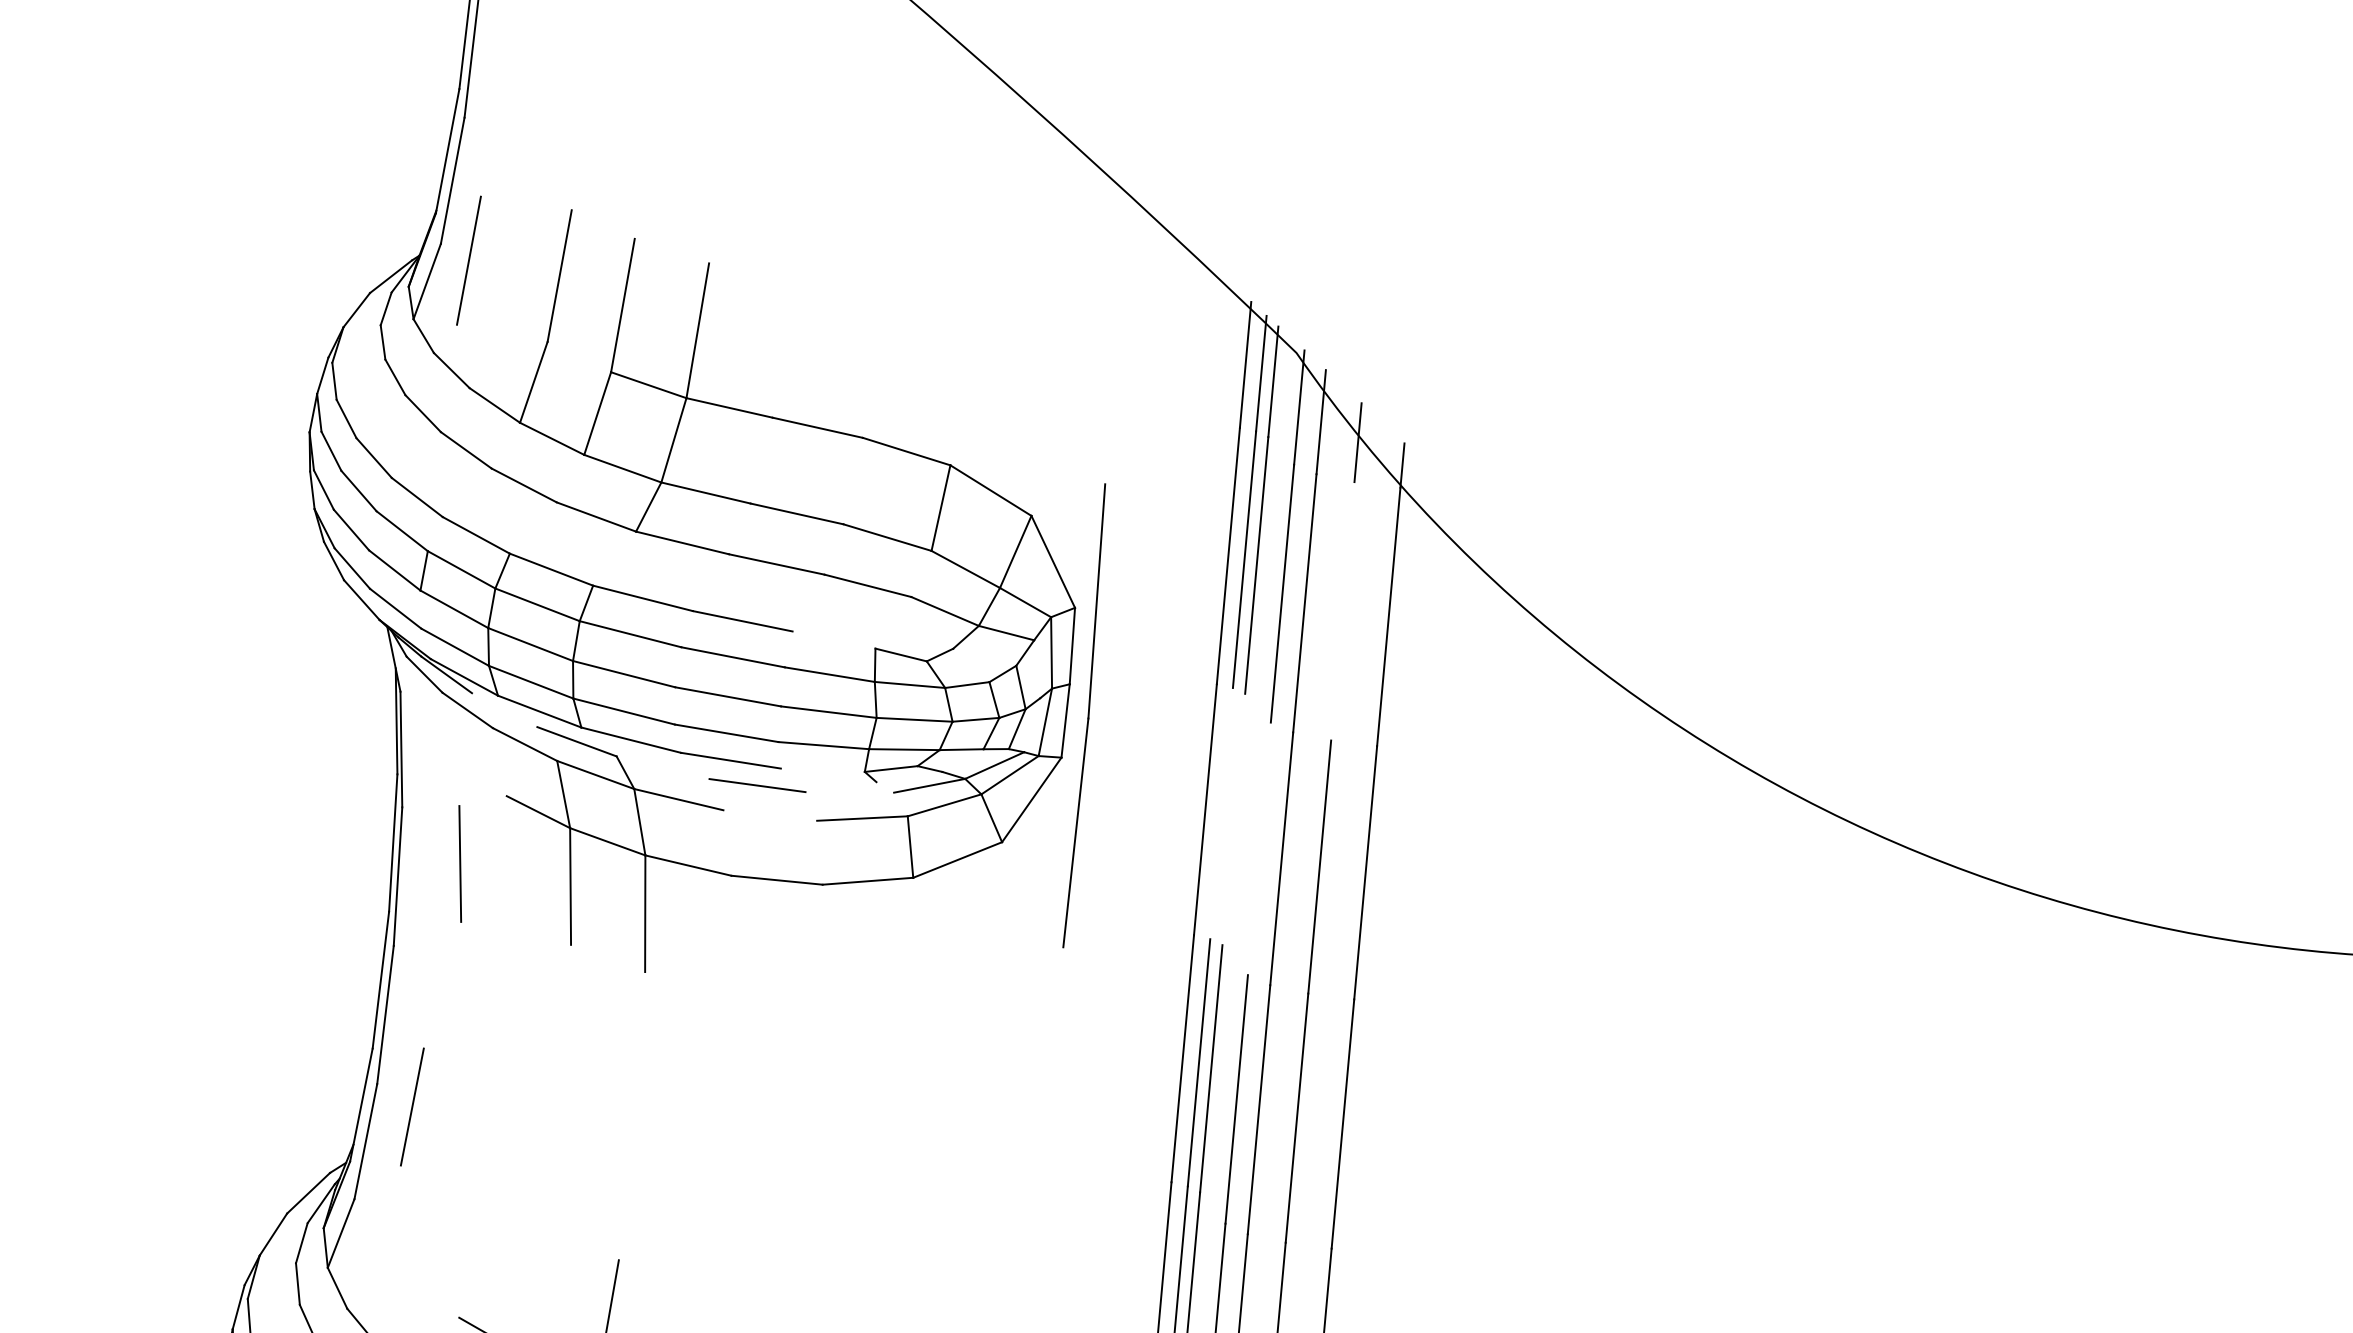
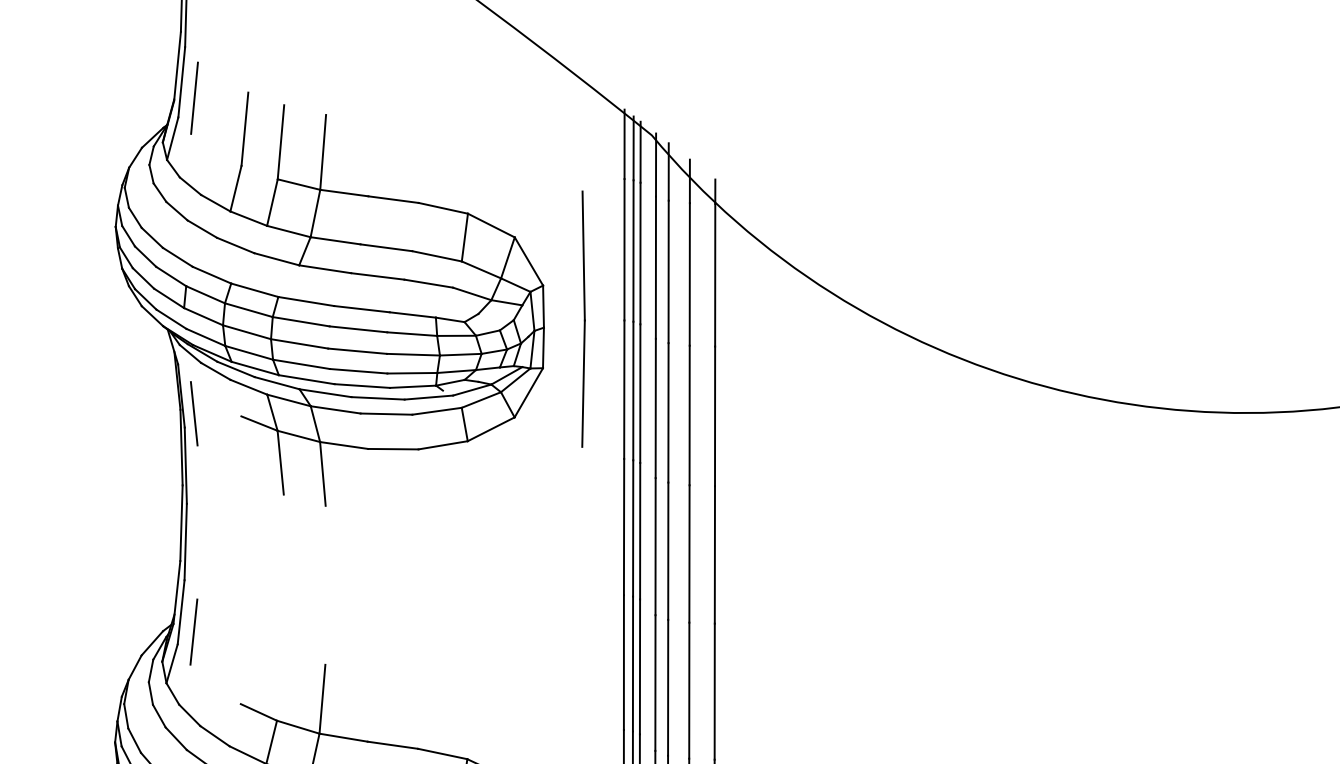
line: (469, 259) -> (194, 97), moved
line: (1342, 611) -> (689, 274), added
line: (833, 639) -> (412, 314), added
line: (503, 710) -> (235, 369), added
part: (1086, 714) -> (583, 318), moved
line: (663, 768) -> (325, 393), added
line: (823, 769) -> (413, 386), added
line: (849, 792) -> (428, 397), added
line: (1221, 812) -> (633, 390), added
line: (770, 814) -> (386, 413), added
line: (1234, 819) -> (640, 393), added
line: (1258, 848) -> (655, 408), added
line: (460, 863) -> (194, 413), moved
line: (411, 1105) -> (193, 631), moved

